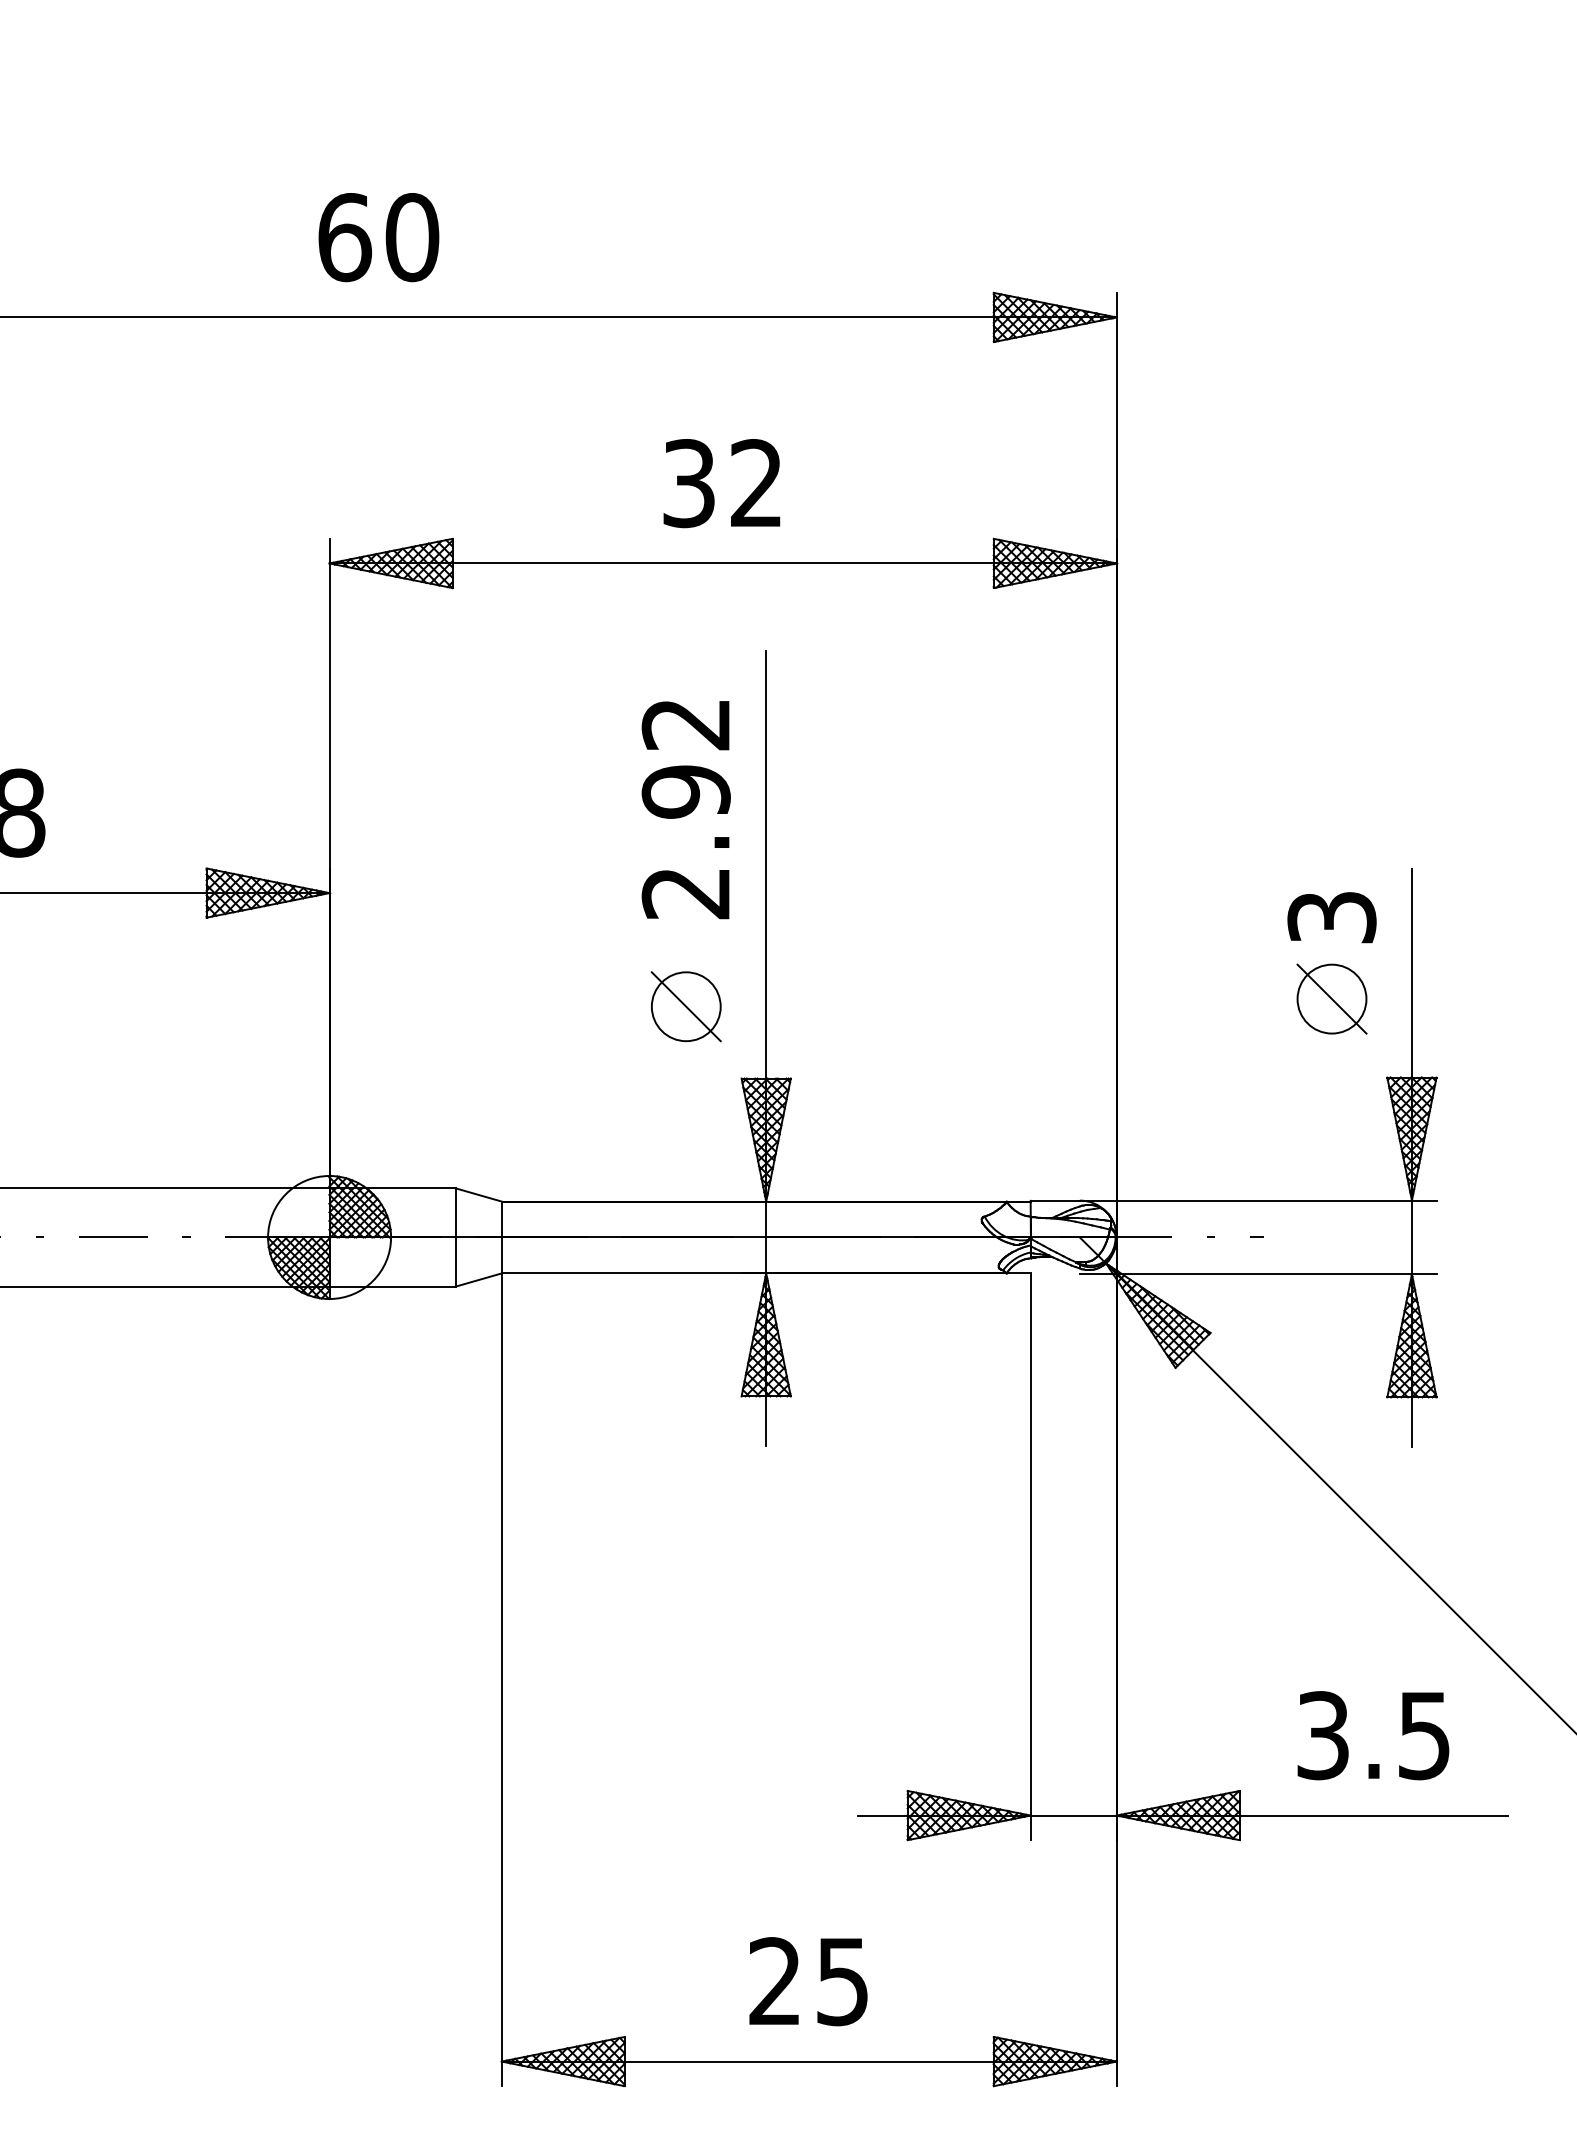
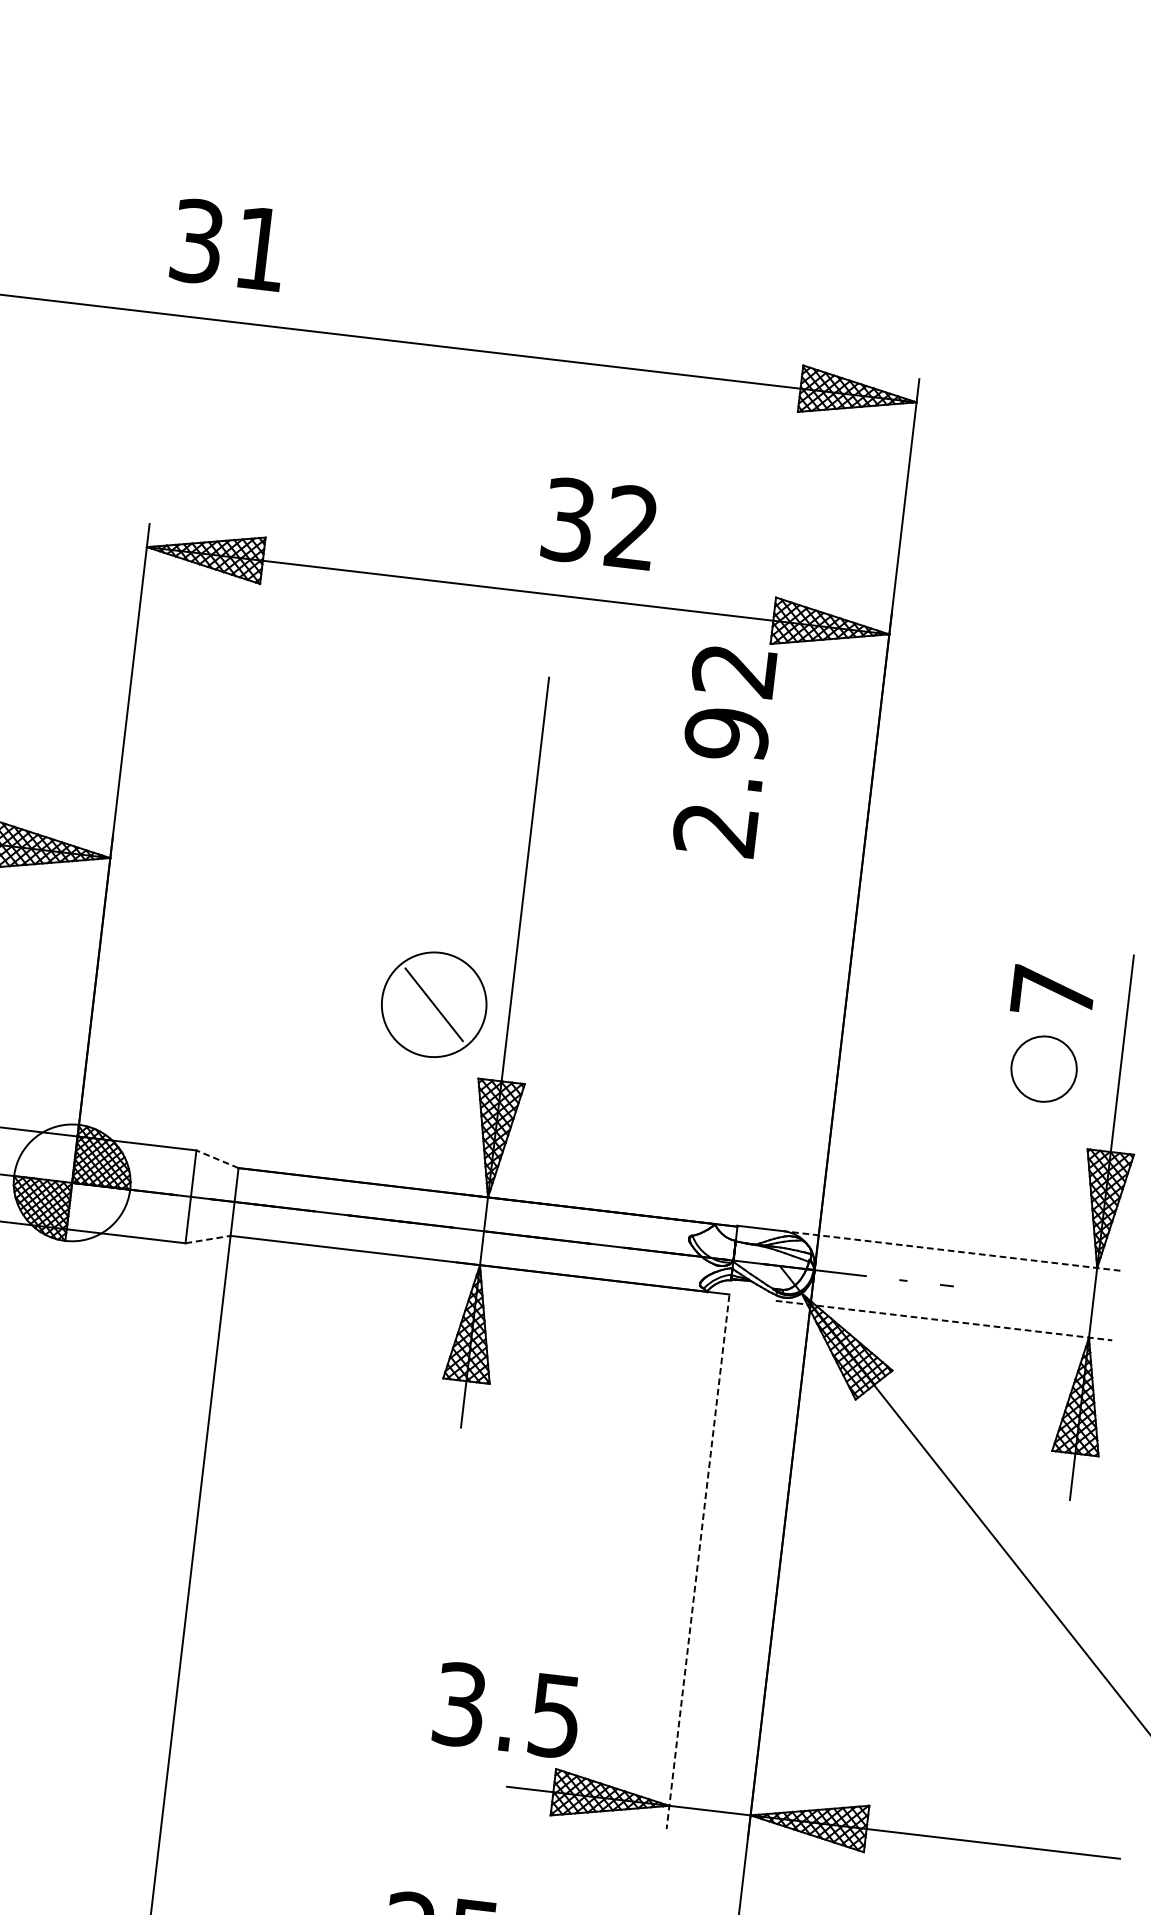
text: (378, 237) -> (229, 245), 60 -> 31
text: (721, 483) -> (598, 523), moved
text: (685, 810) -> (724, 751), moved
text: (1331, 917) -> (1052, 992), 3 -> 7
line: (1331, 998) -> (1043, 1068), removed
circle: (685, 1006) -> (433, 1004), size x1.6
line: (478, 1194) -> (217, 1158), solid -> dashed
line: (1257, 1200) -> (951, 1250), solid -> dashed
line: (1258, 1274) -> (944, 1320), solid -> dashed
line: (479, 1279) -> (208, 1239), solid -> dashed
line: (1030, 1557) -> (697, 1562), solid -> dashed
text: (1373, 1735) -> (507, 1710), moved

